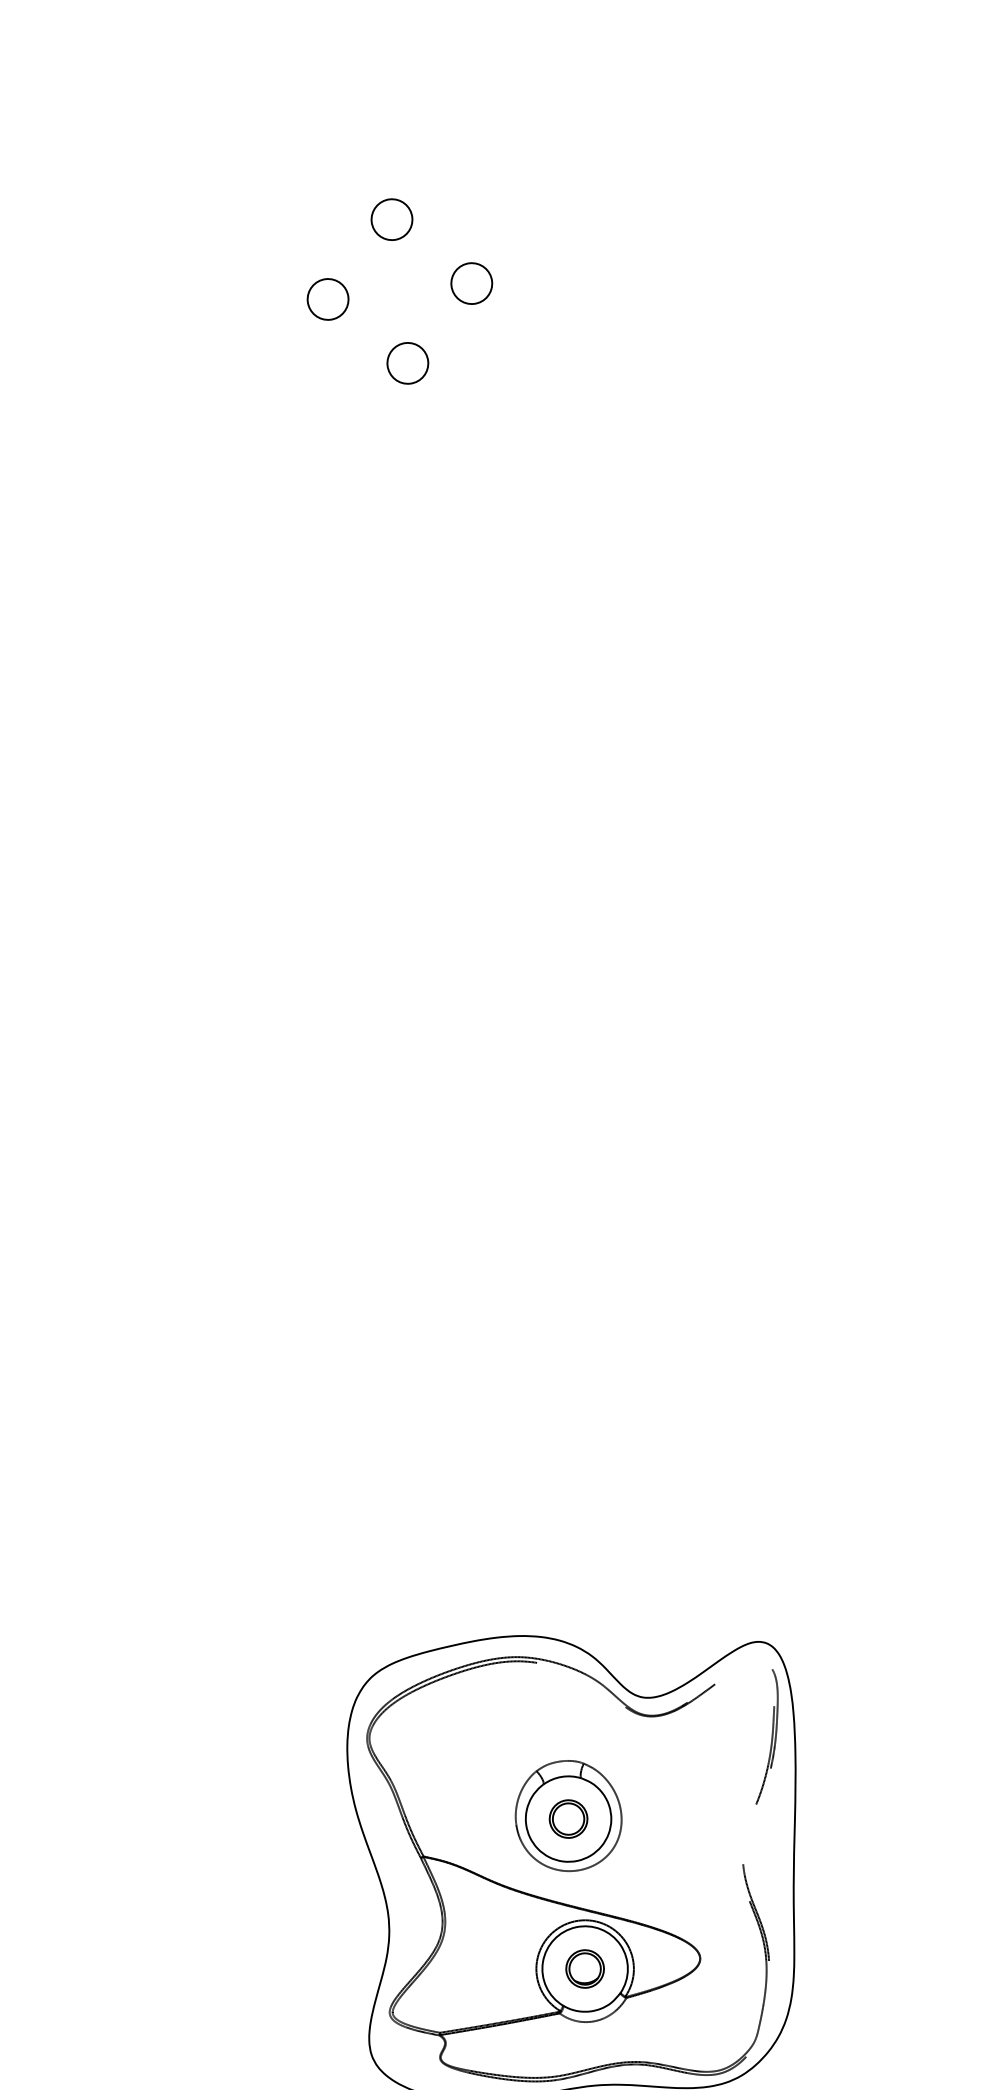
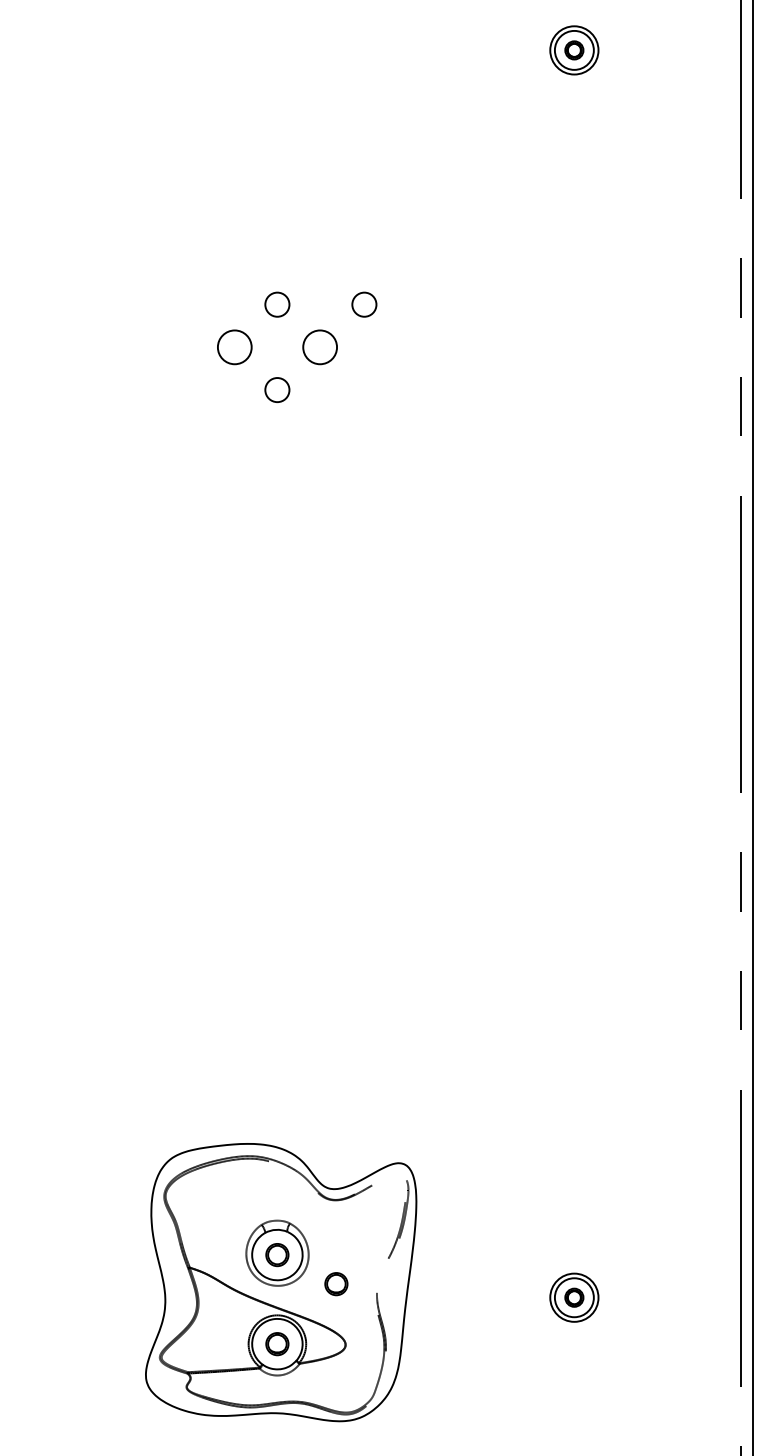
circle: (538, 203) -> (364, 304), added
circle: (470, 283) -> (319, 347), size x1.4
circle: (327, 299) -> (234, 347), size x1.4
part: (673, 1857) -> (336, 1284), added

